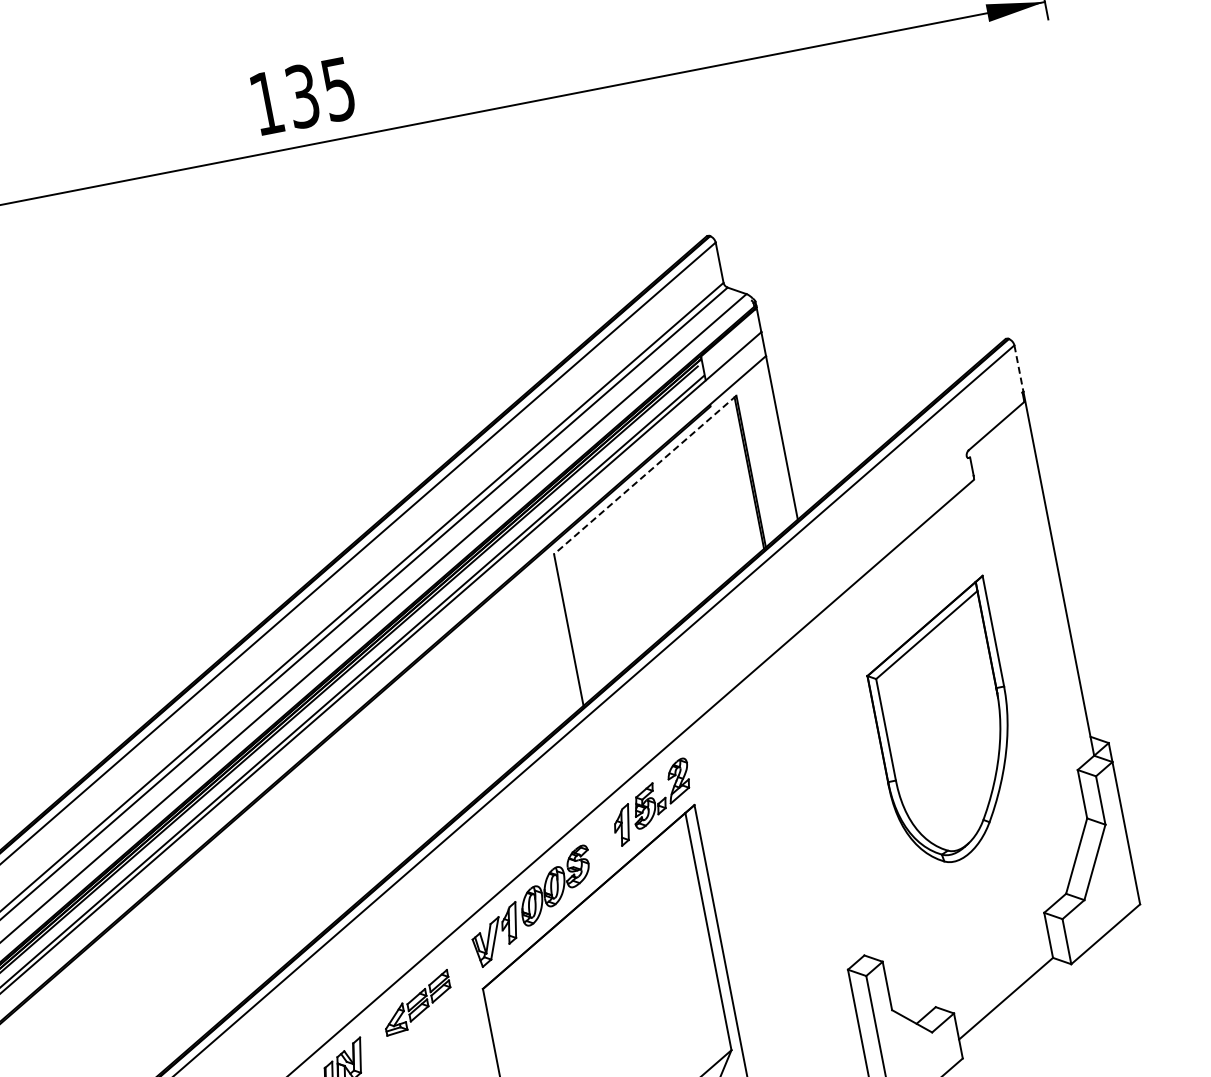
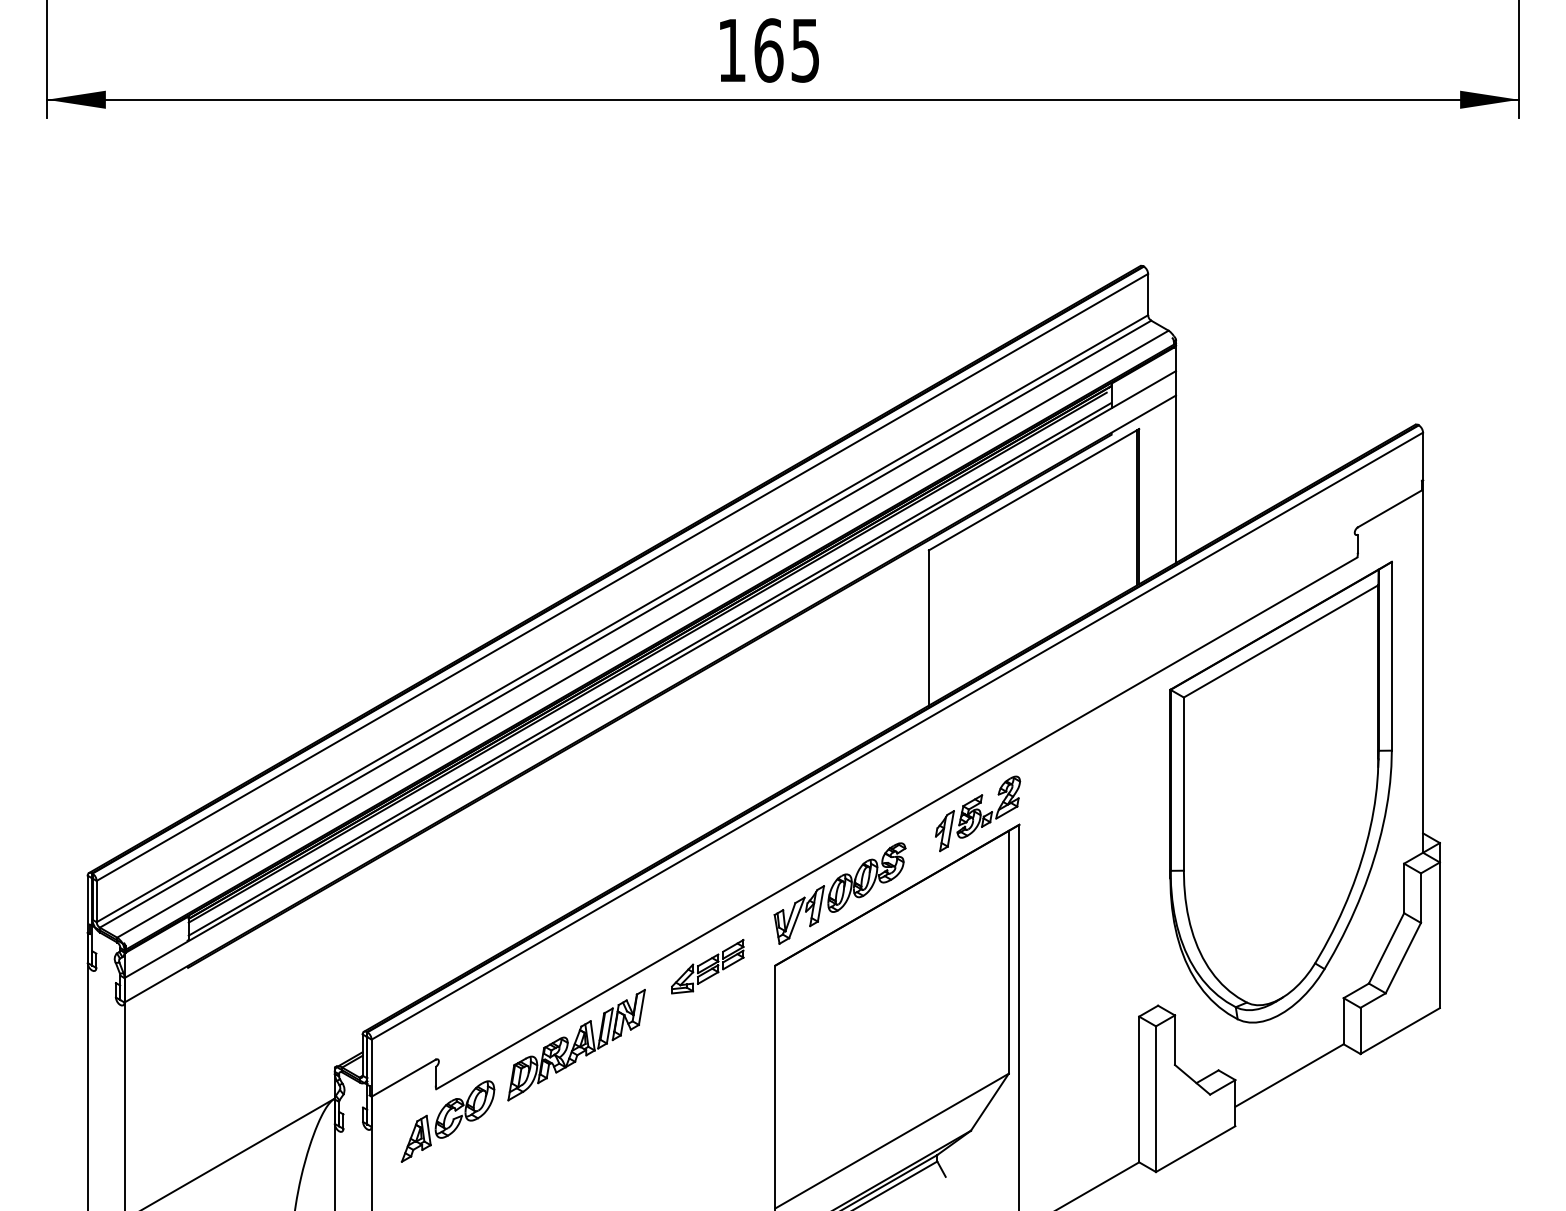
text: (302, 96) -> (768, 50), 135 -> 165
line: (1019, 368) -> (1423, 456), dashed -> solid
line: (644, 474) -> (1033, 489), dashed -> solid
part: (943, 722) -> (1280, 791), size x1.67

